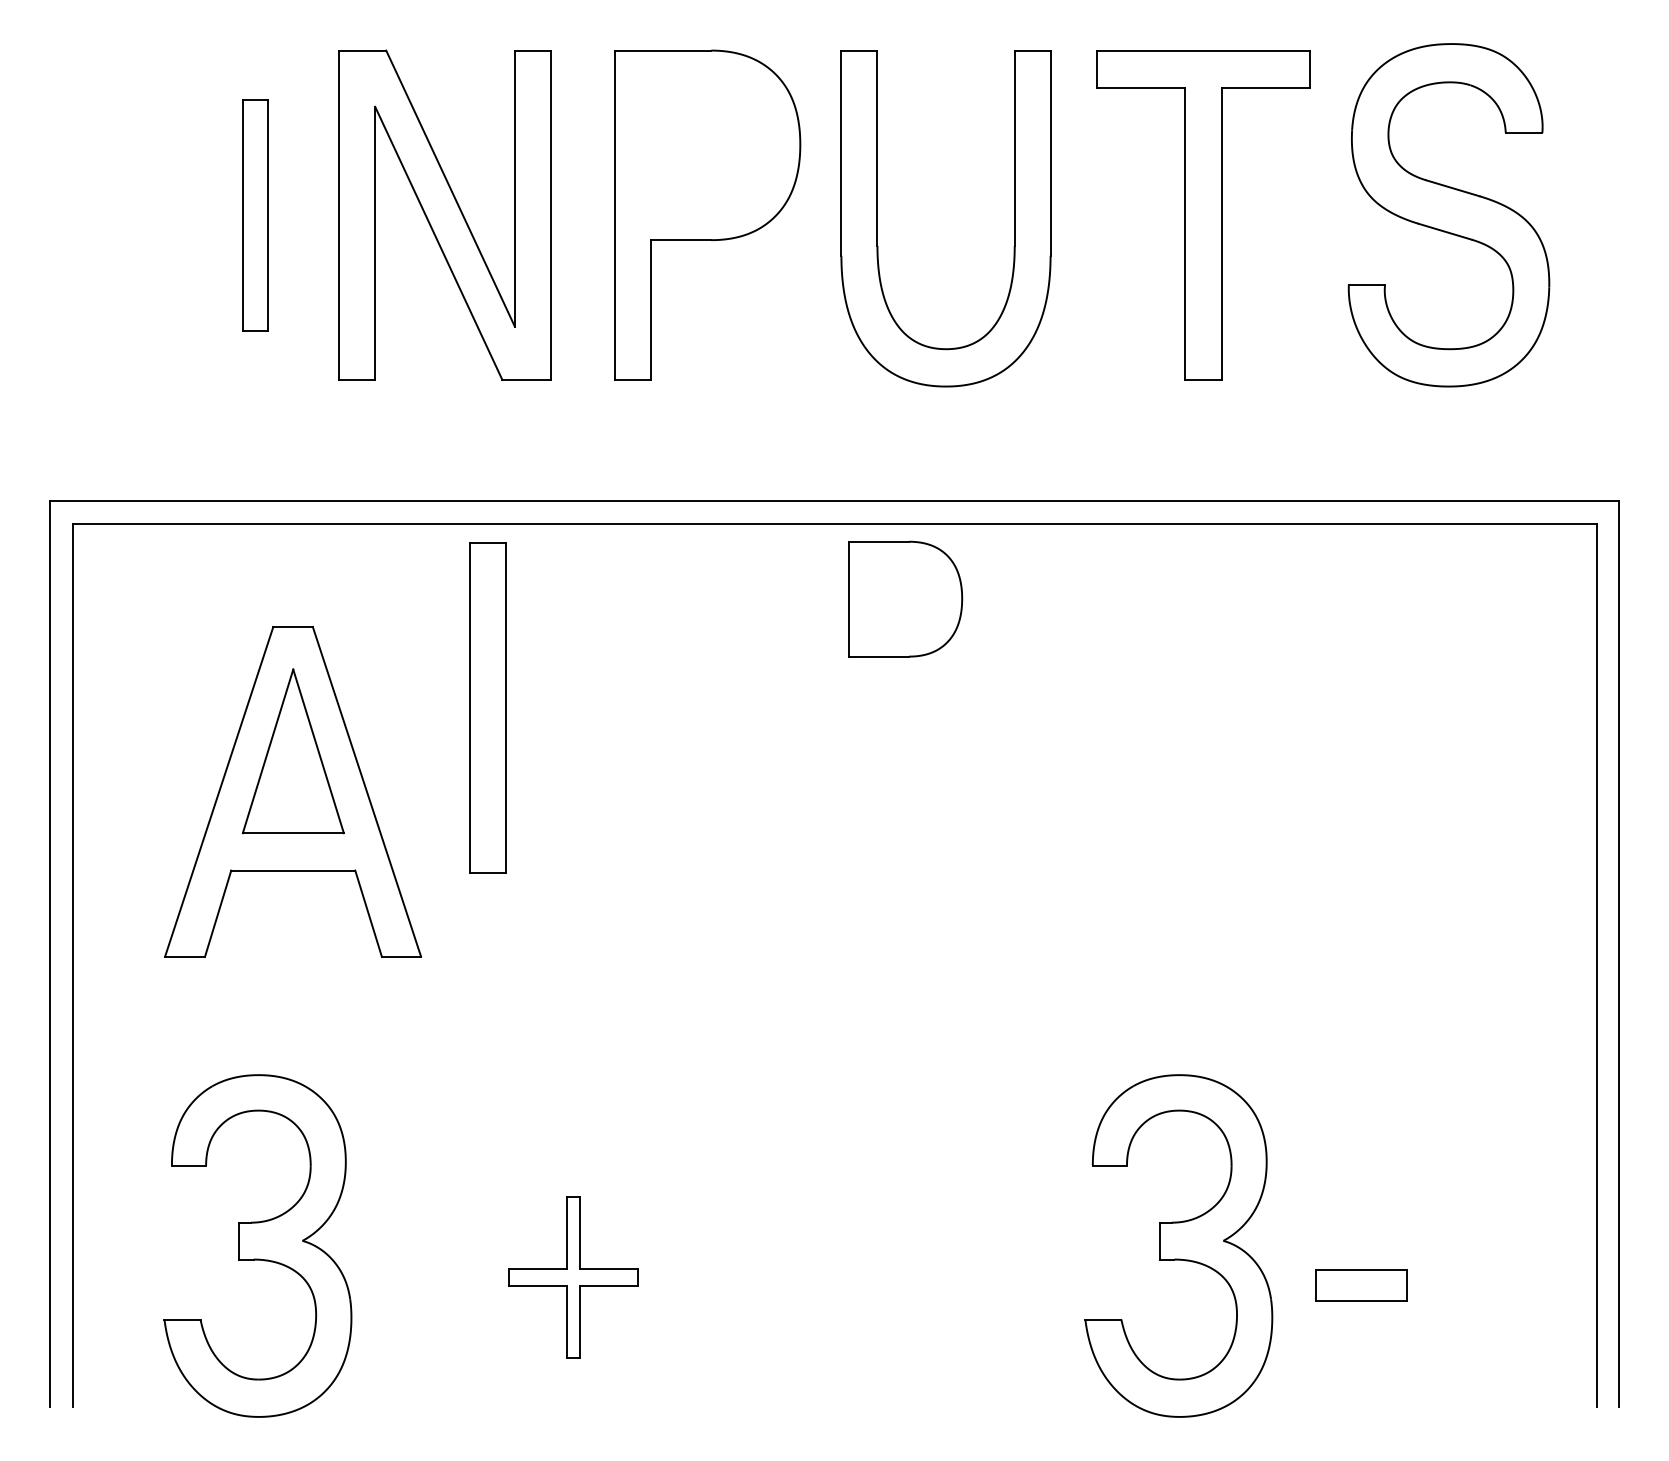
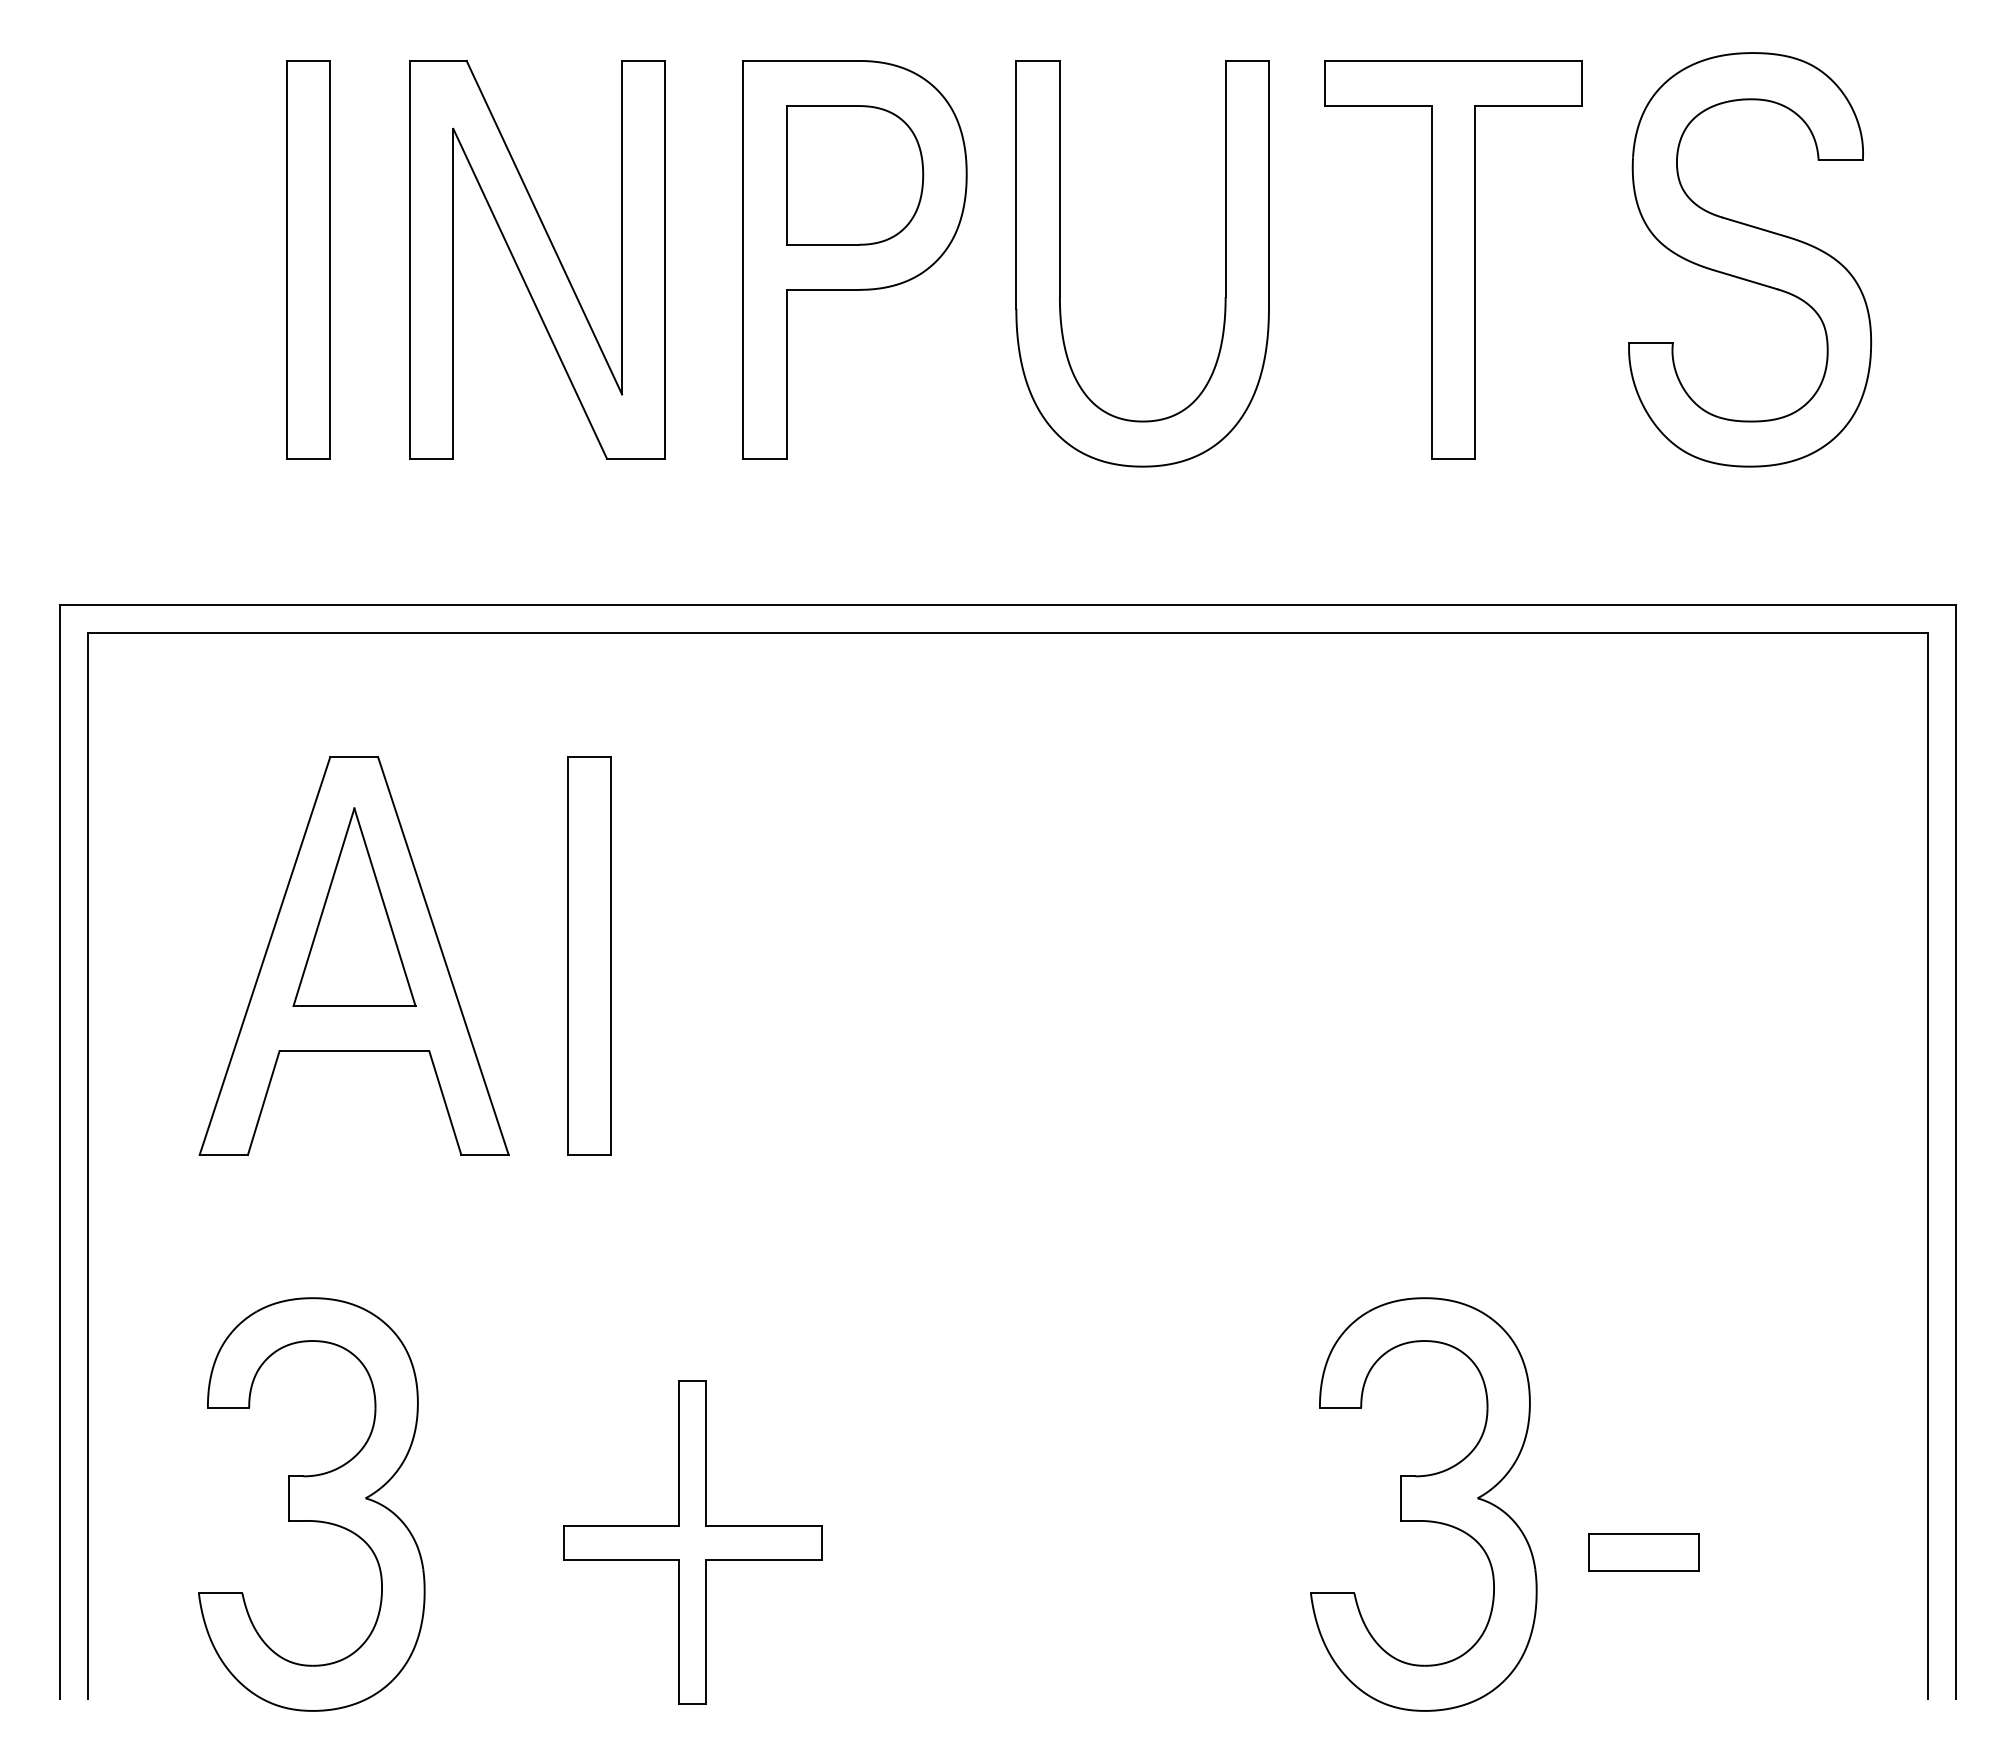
part: (255, 215) -> (308, 259), size x1.43
part: (906, 599) -> (855, 175), moved
part: (487, 707) -> (589, 955), moved
part: (573, 1277) -> (692, 1542), size x1.67

